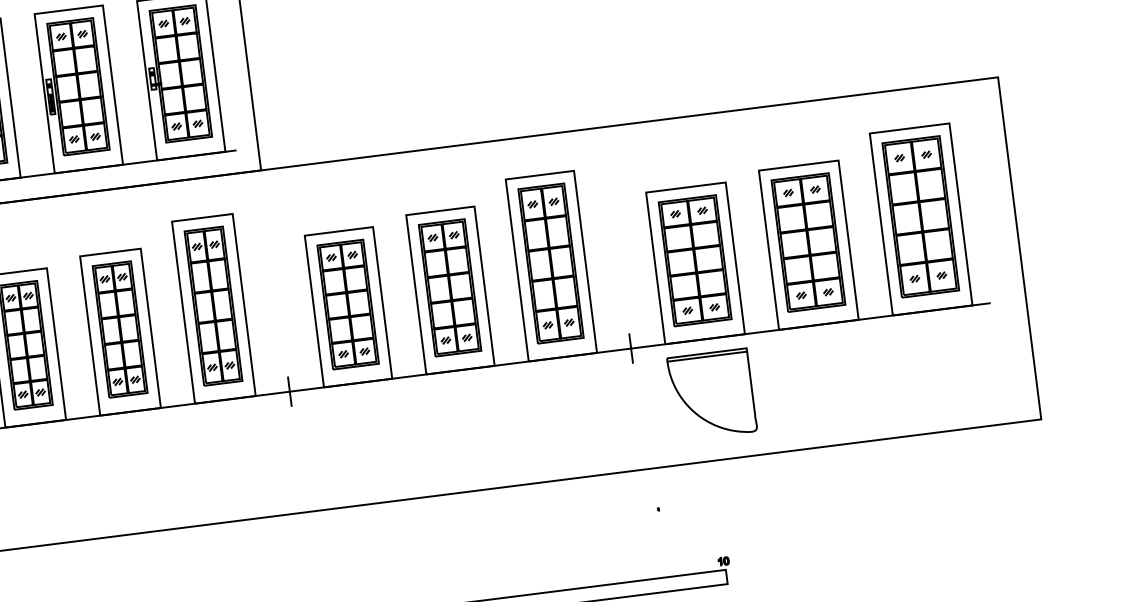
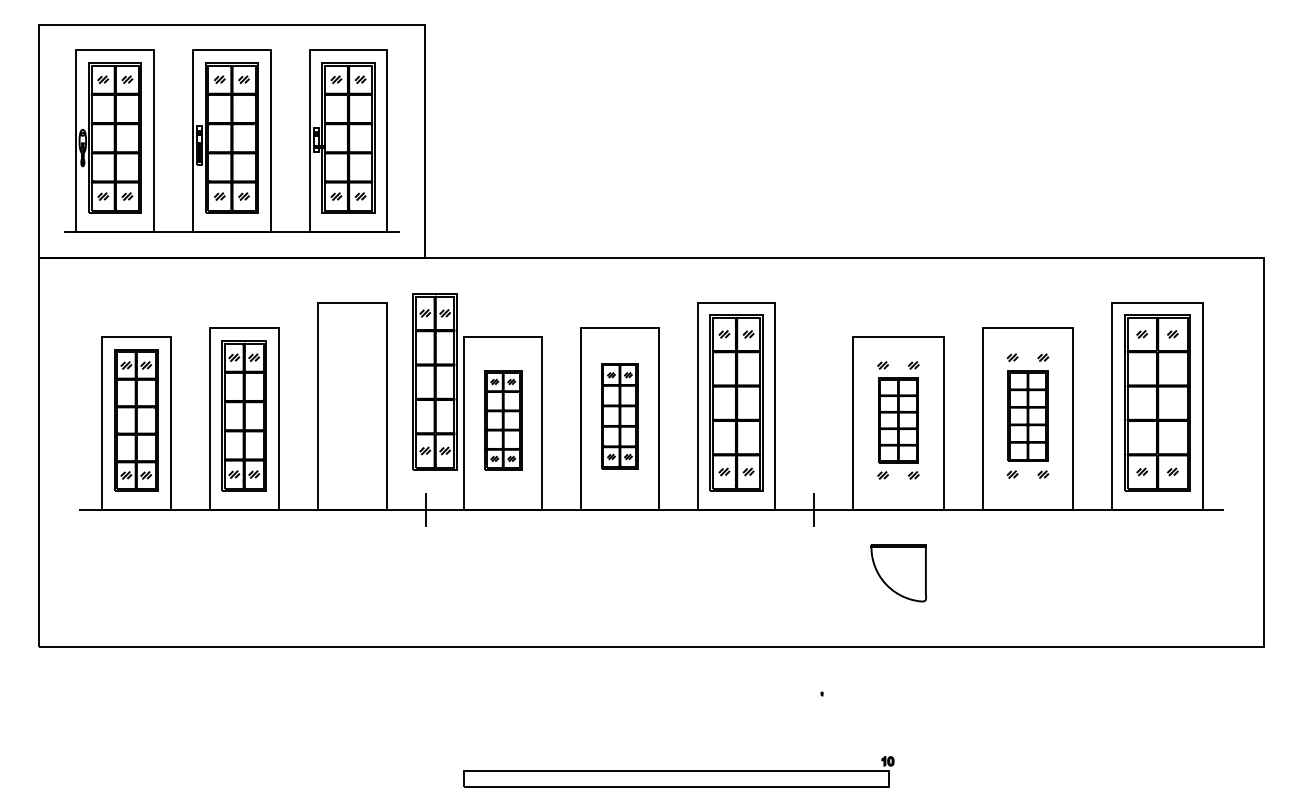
part: (807, 242) -> (1027, 415), size x0.6
part: (695, 260) -> (898, 420), size x0.6
part: (449, 287) -> (619, 415), size x0.7
part: (347, 304) -> (502, 420), size x0.7
part: (212, 305) -> (434, 381), moved
part: (712, 395) -> (898, 573), size x0.6

